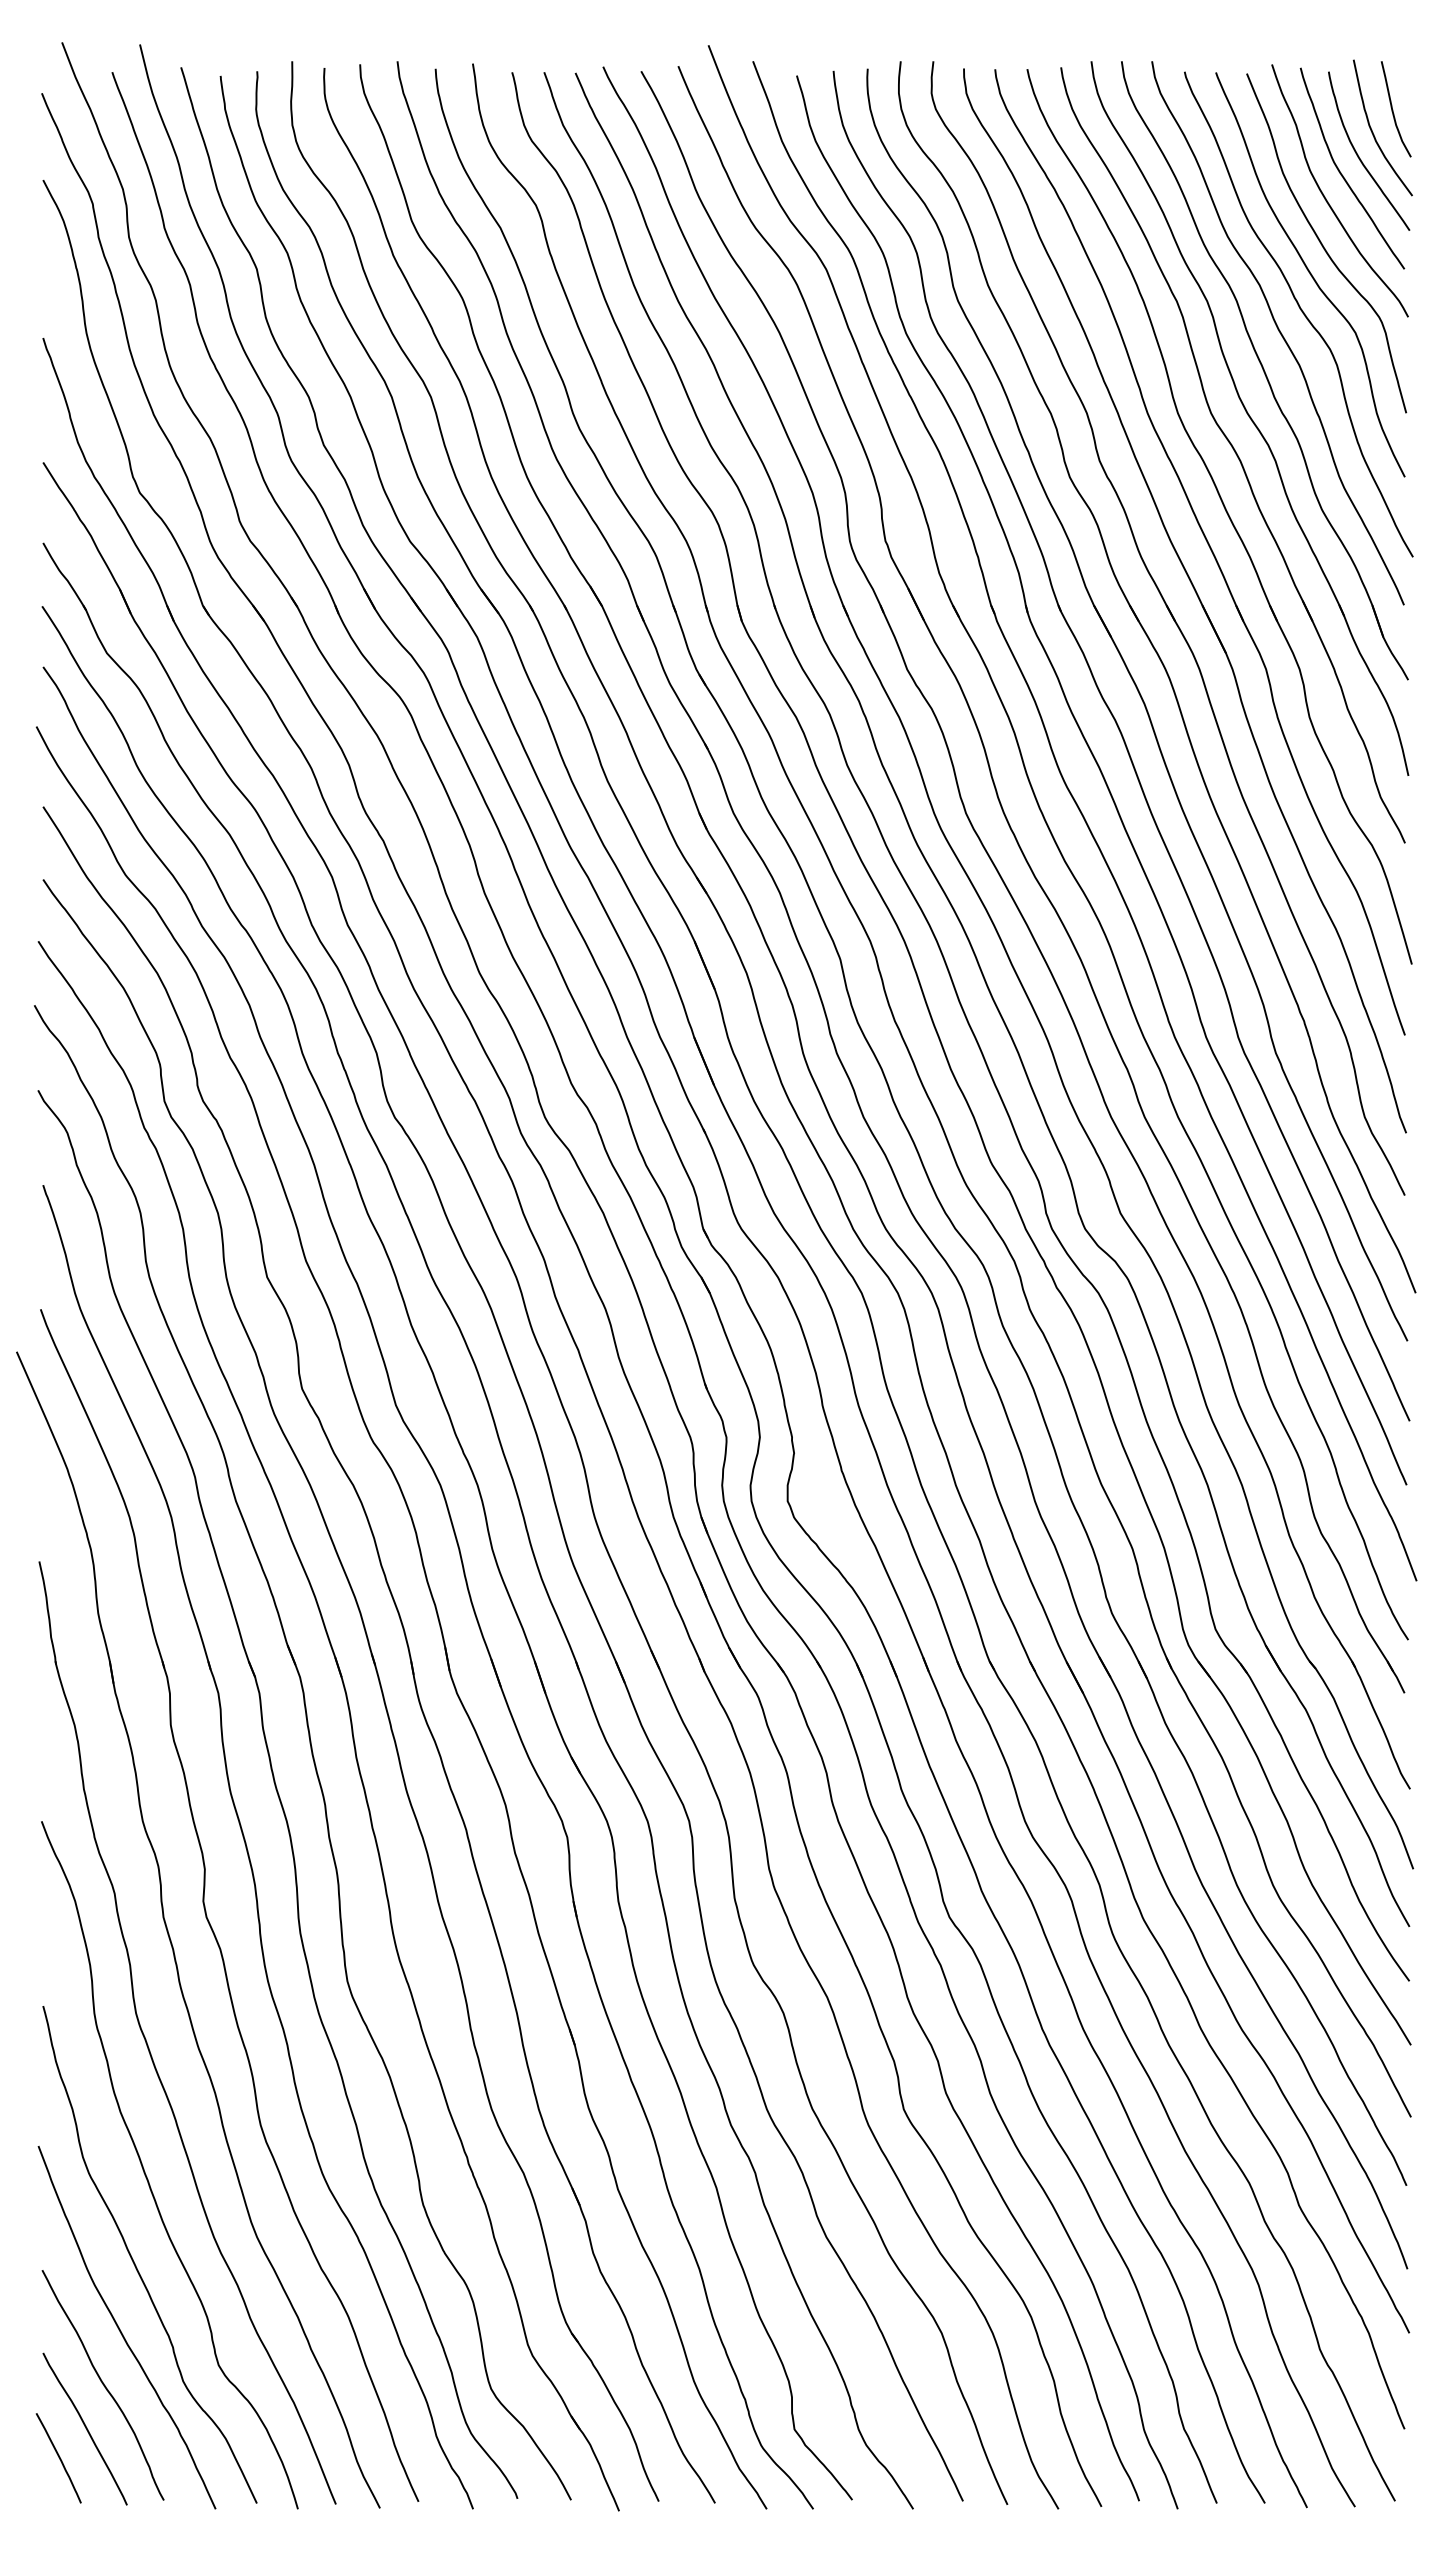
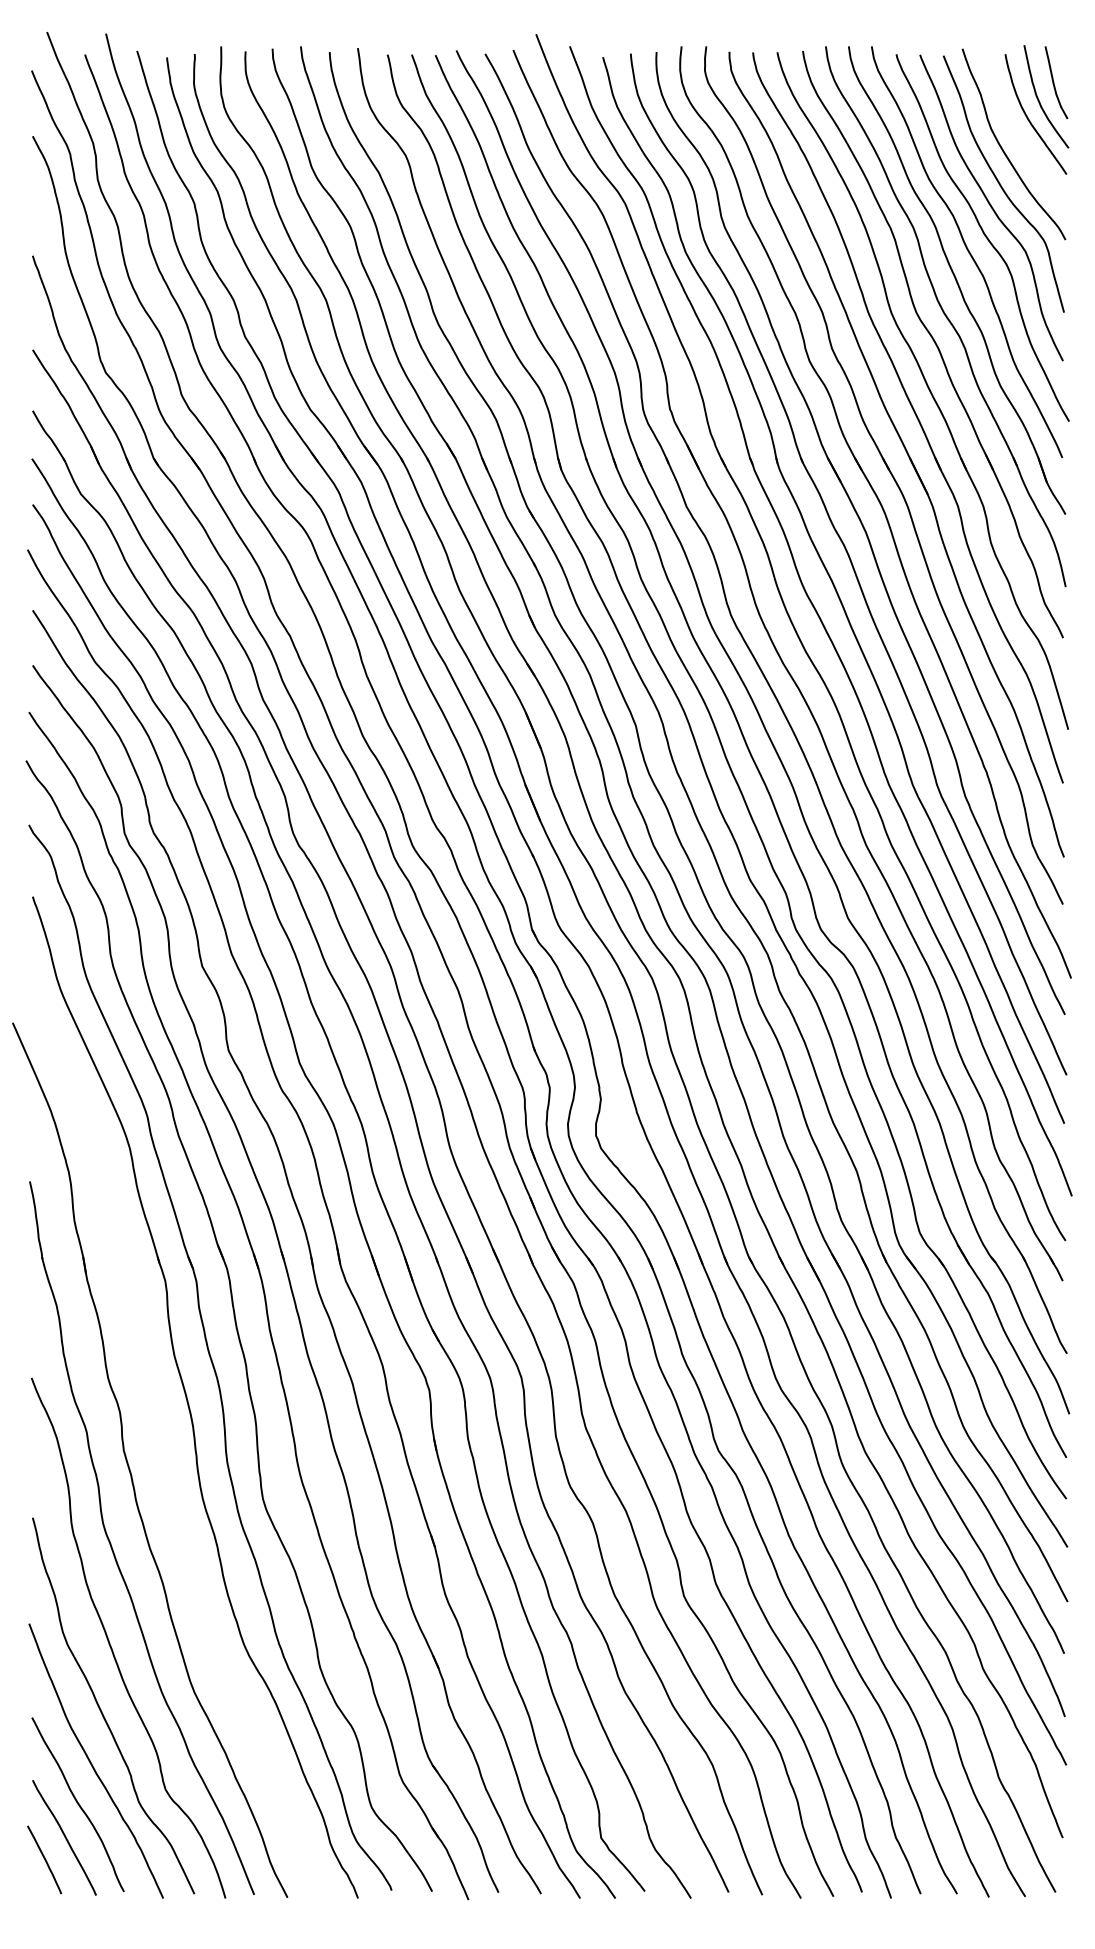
curve: (1343, 175) -> (1016, 132), removed
part: (206, 1910) -> (156, 1445), removed

